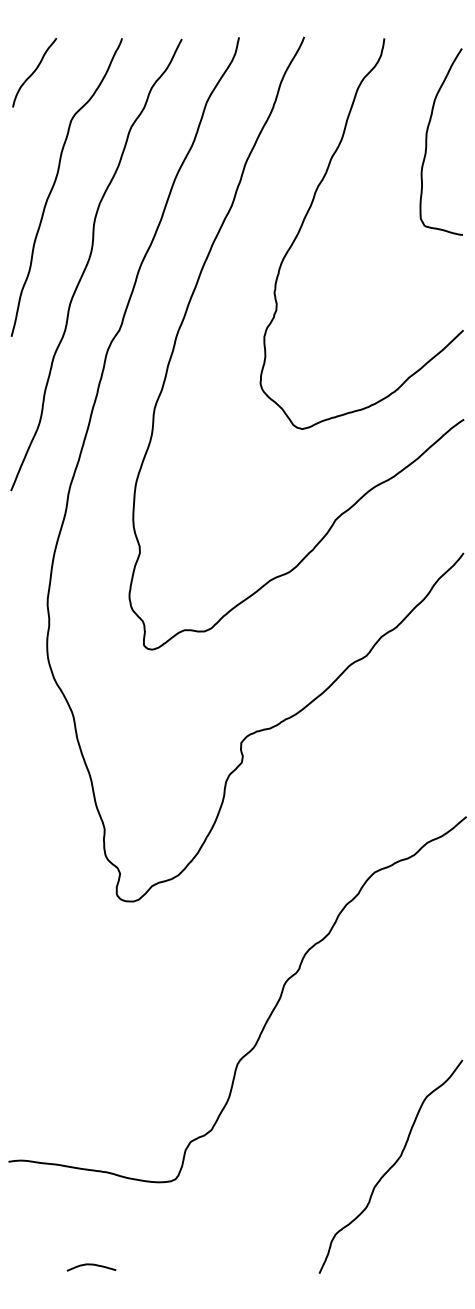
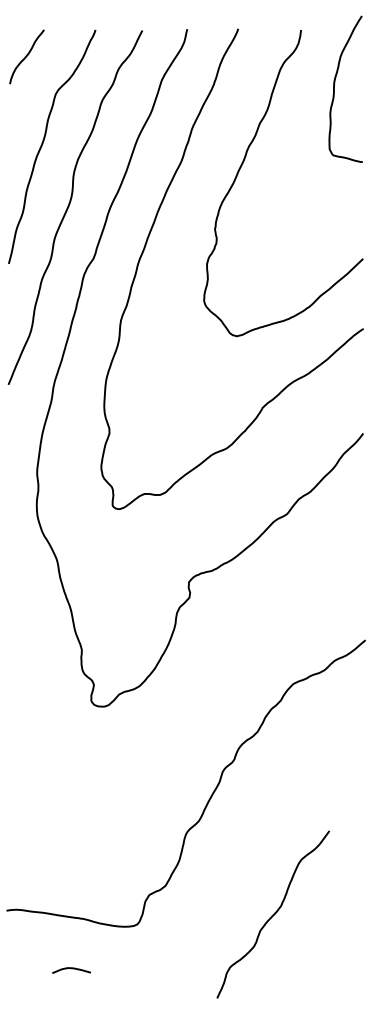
curve: (426, 141) -> (334, 88), moved
curve: (389, 1166) -> (272, 914), moved
curve: (91, 1266) -> (71, 969), moved

